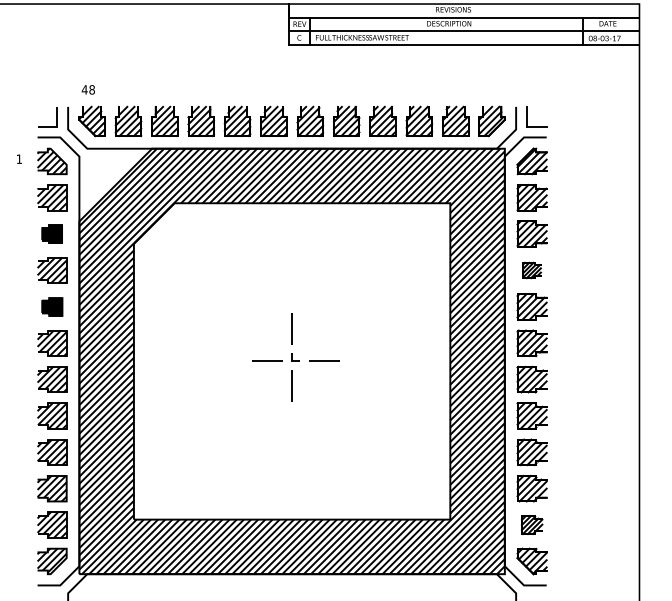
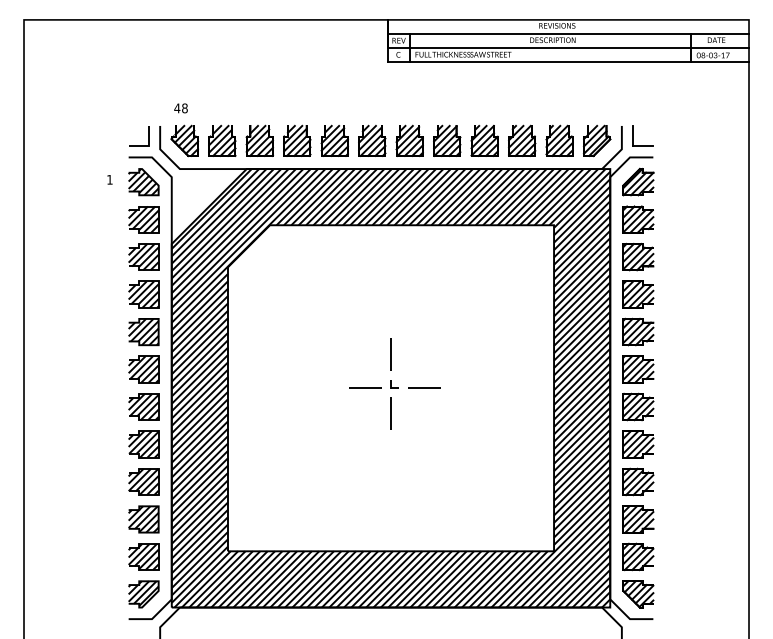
part: (51, 233) -> (143, 256), size x1.43
part: (532, 270) -> (638, 294), size x1.67
part: (51, 307) -> (143, 332), size x1.43
part: (532, 524) -> (638, 556), size x1.43

